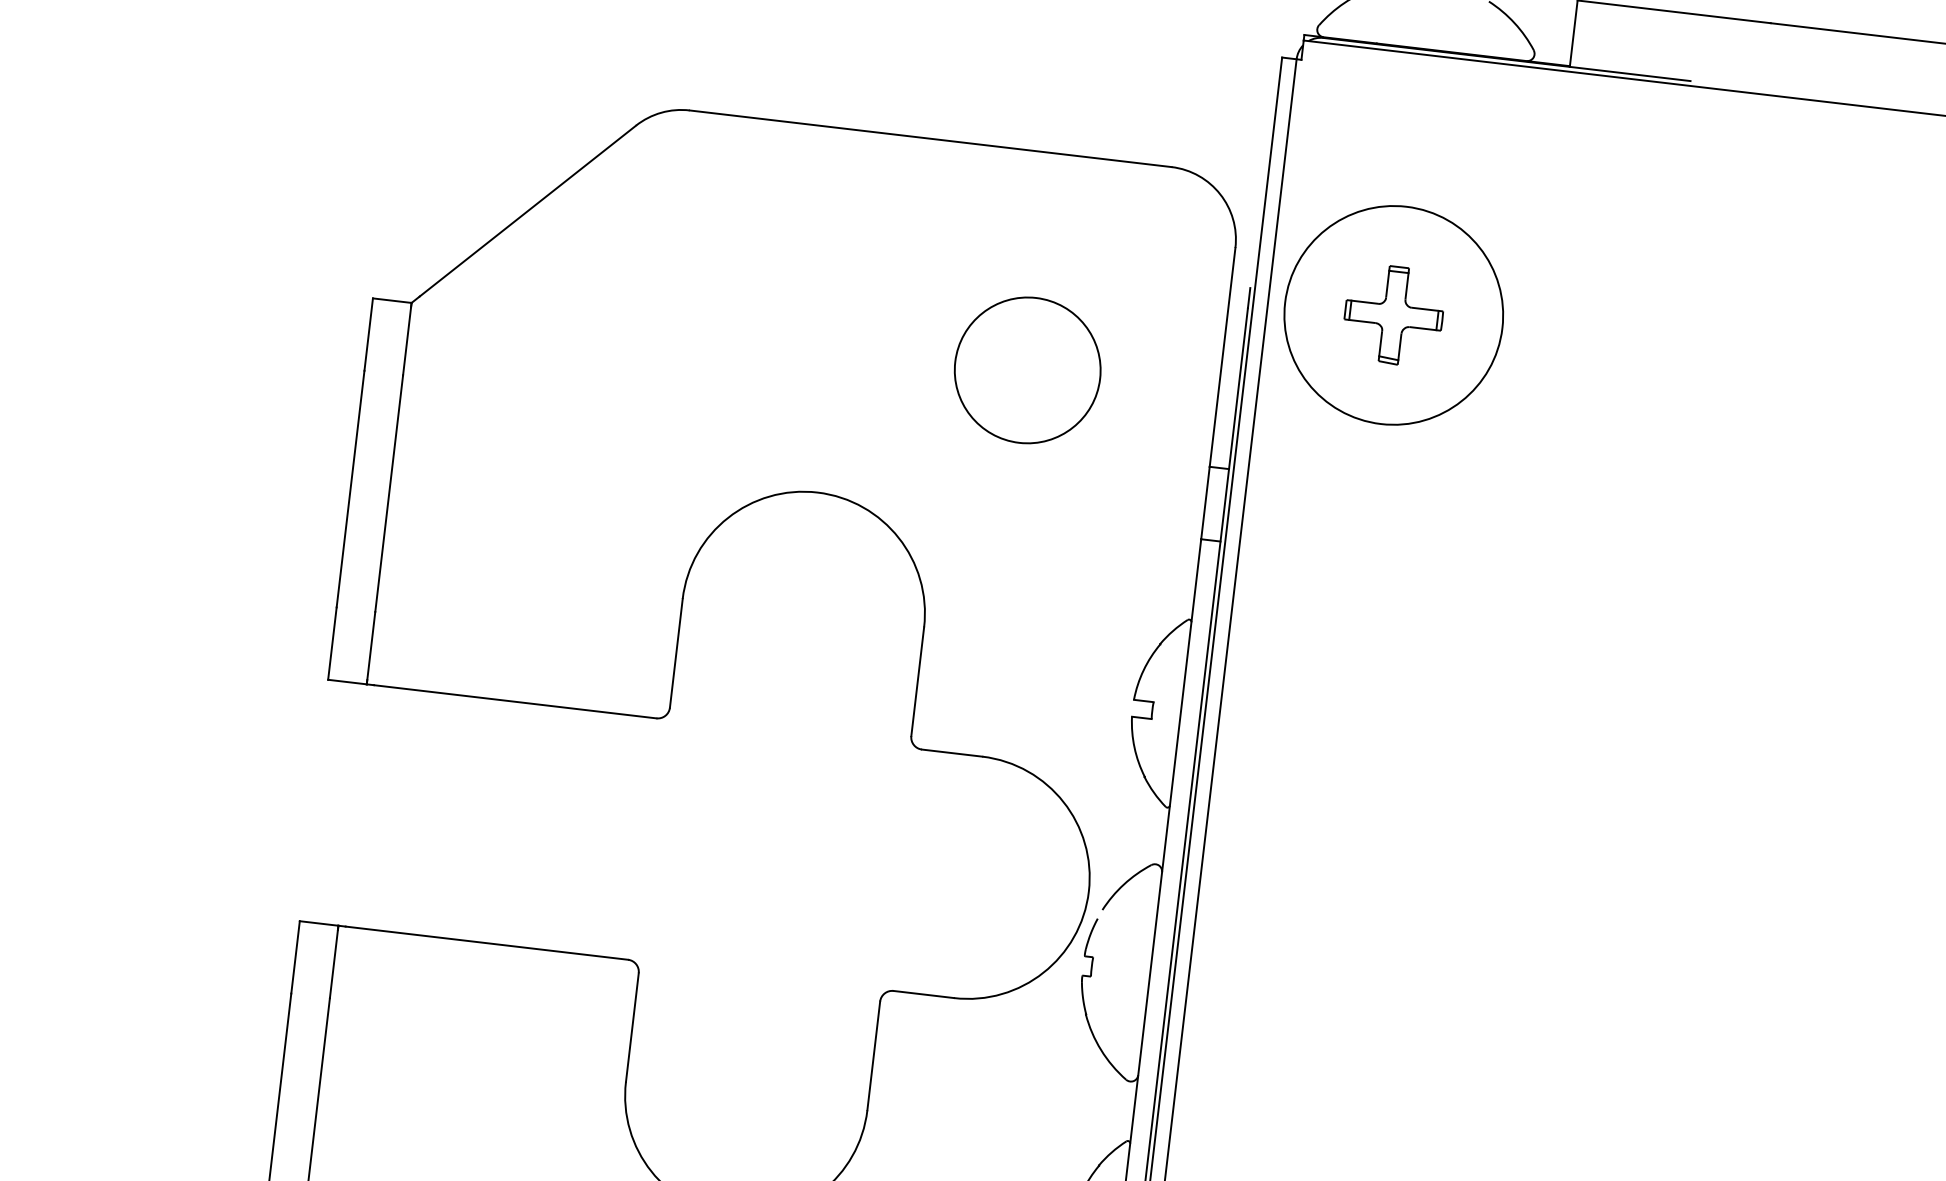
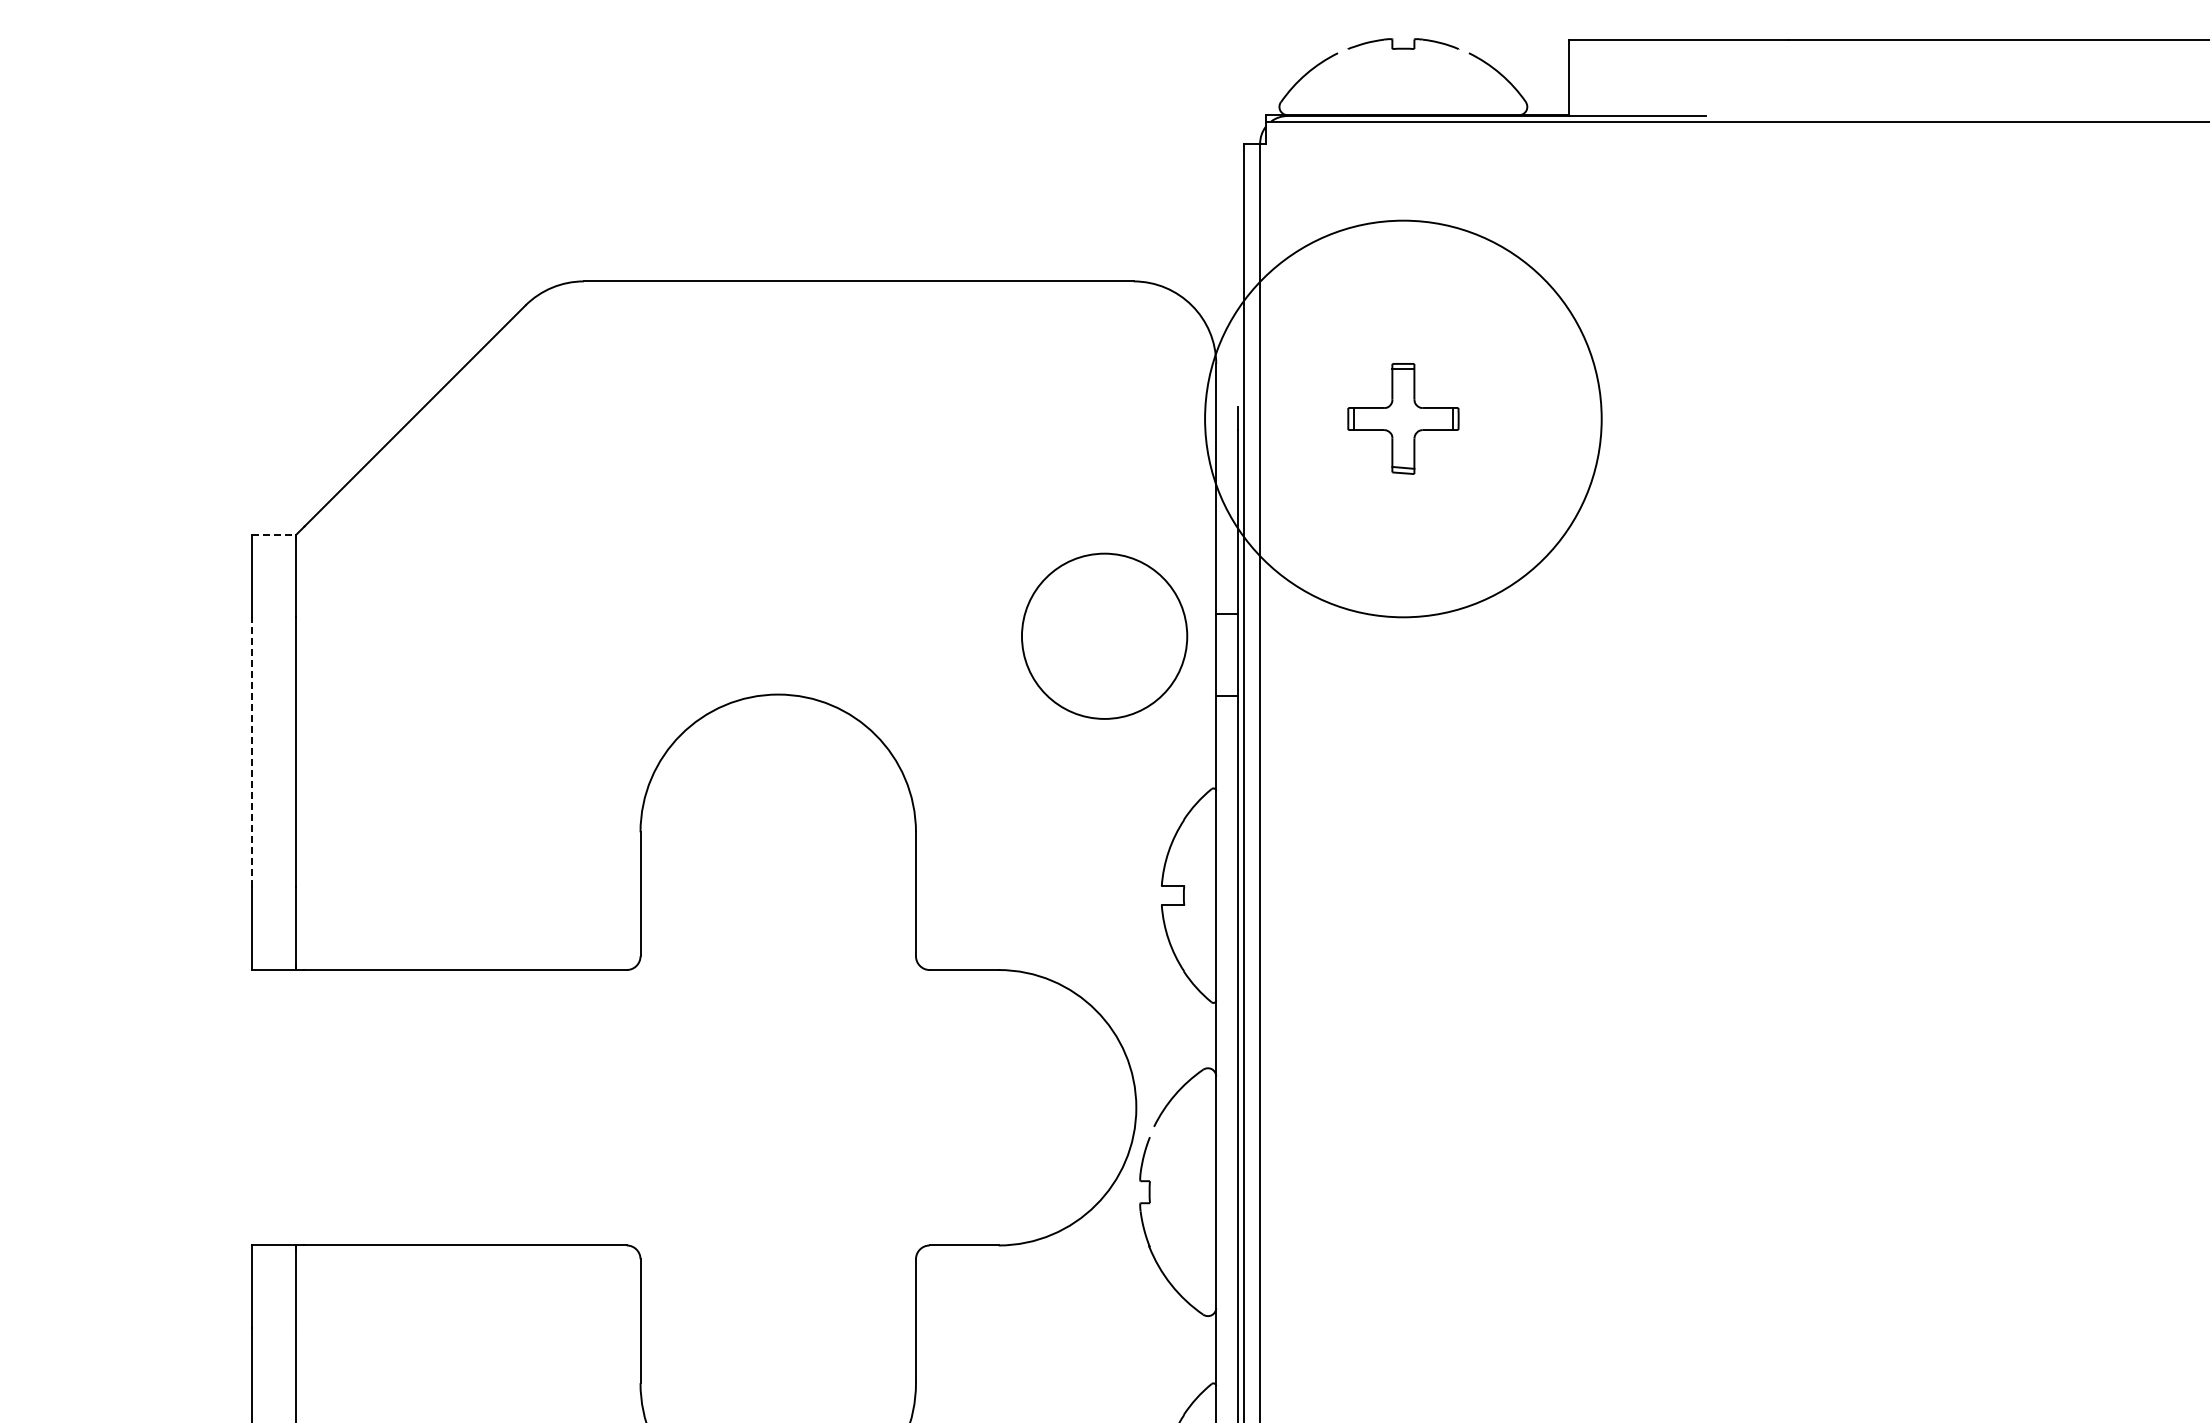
line: (392, 300) -> (274, 534), solid -> dashed
circle: (1393, 314) -> (1403, 418), size x1.6
circle: (1027, 369) -> (1104, 635), moved
line: (350, 489) -> (252, 752), solid -> dashed

